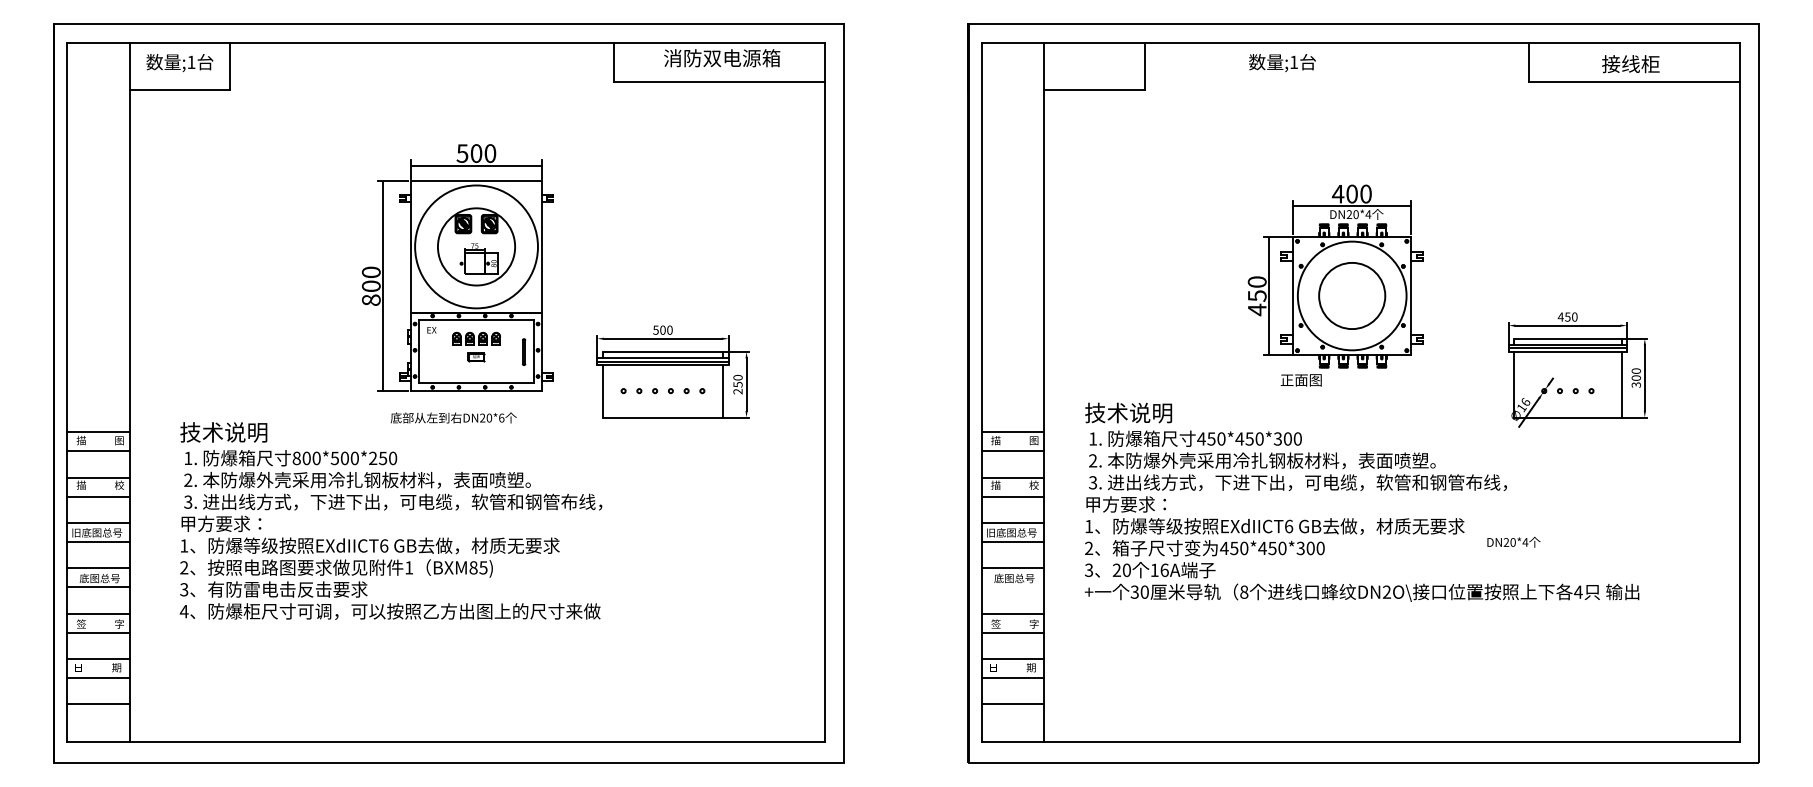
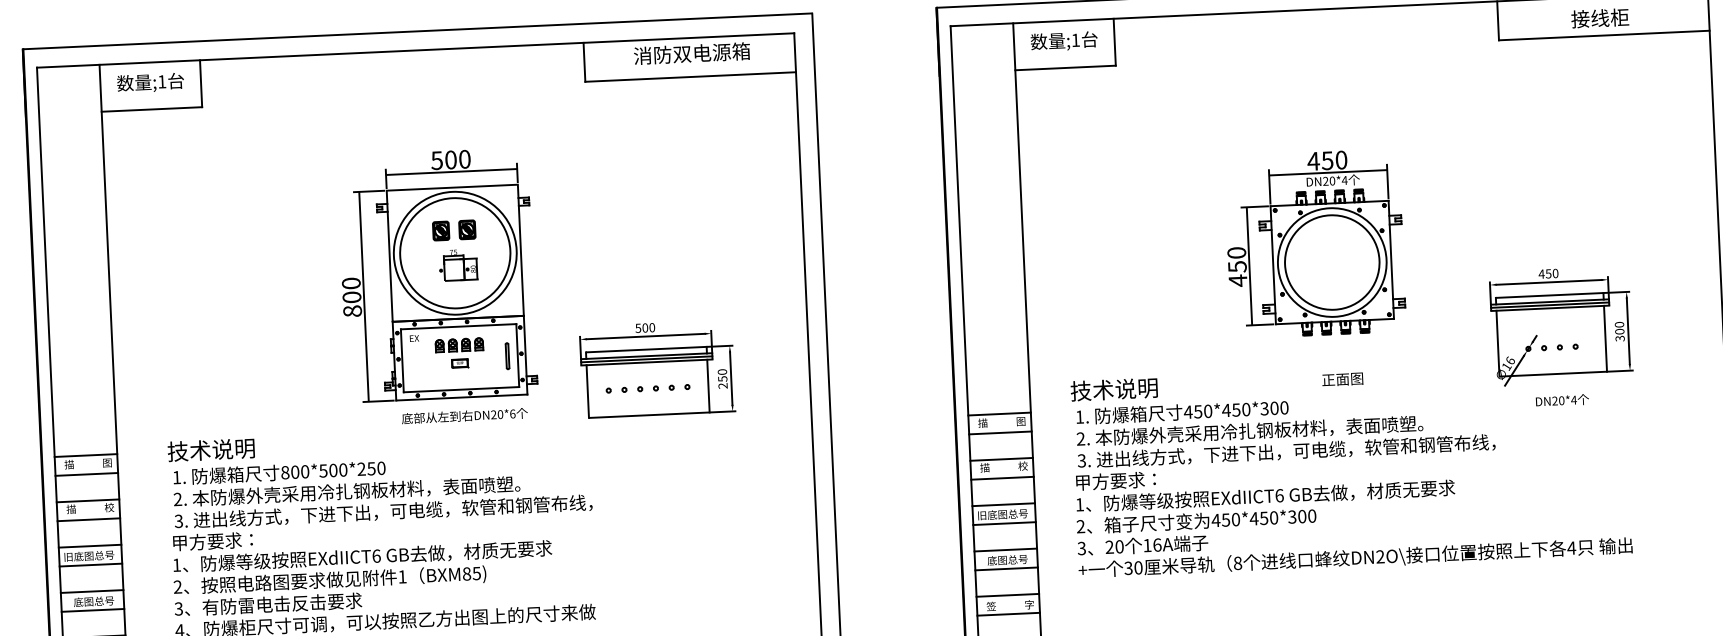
text: (1282, 63) -> (1064, 41), moved
text: (1351, 193) -> (1326, 160), 400 -> 450
circle: (476, 246) -> (455, 252), size x1.43
circle: (1351, 295) -> (1331, 262), size x1.43
text: (1300, 380) -> (1341, 379), moved
text: (453, 417) -> (464, 415), moved
text: (1513, 541) -> (1562, 399), moved
line: (1012, 587) -> (1006, 569), added

